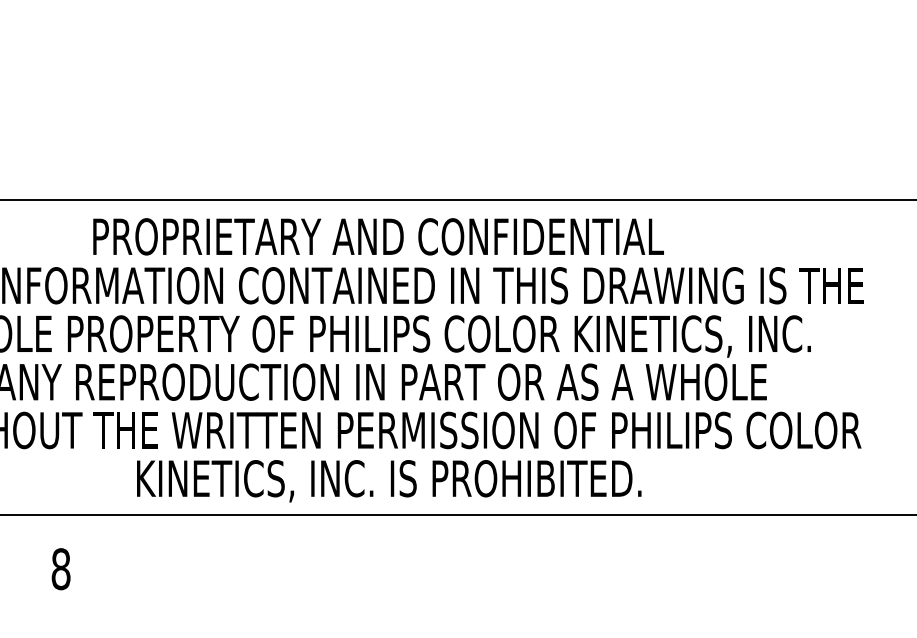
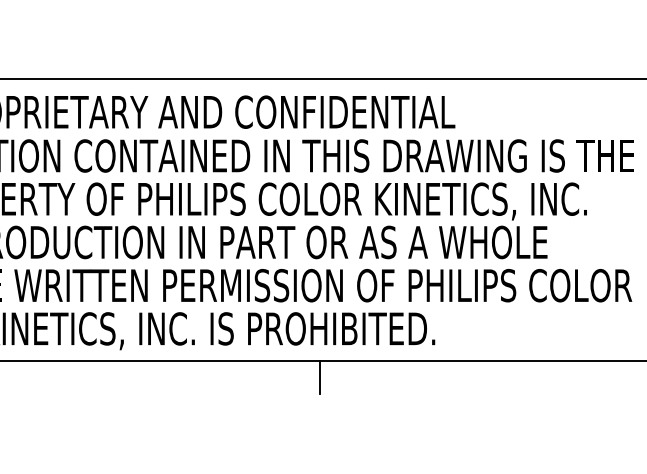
line: (512, 532) -> (319, 377), added

